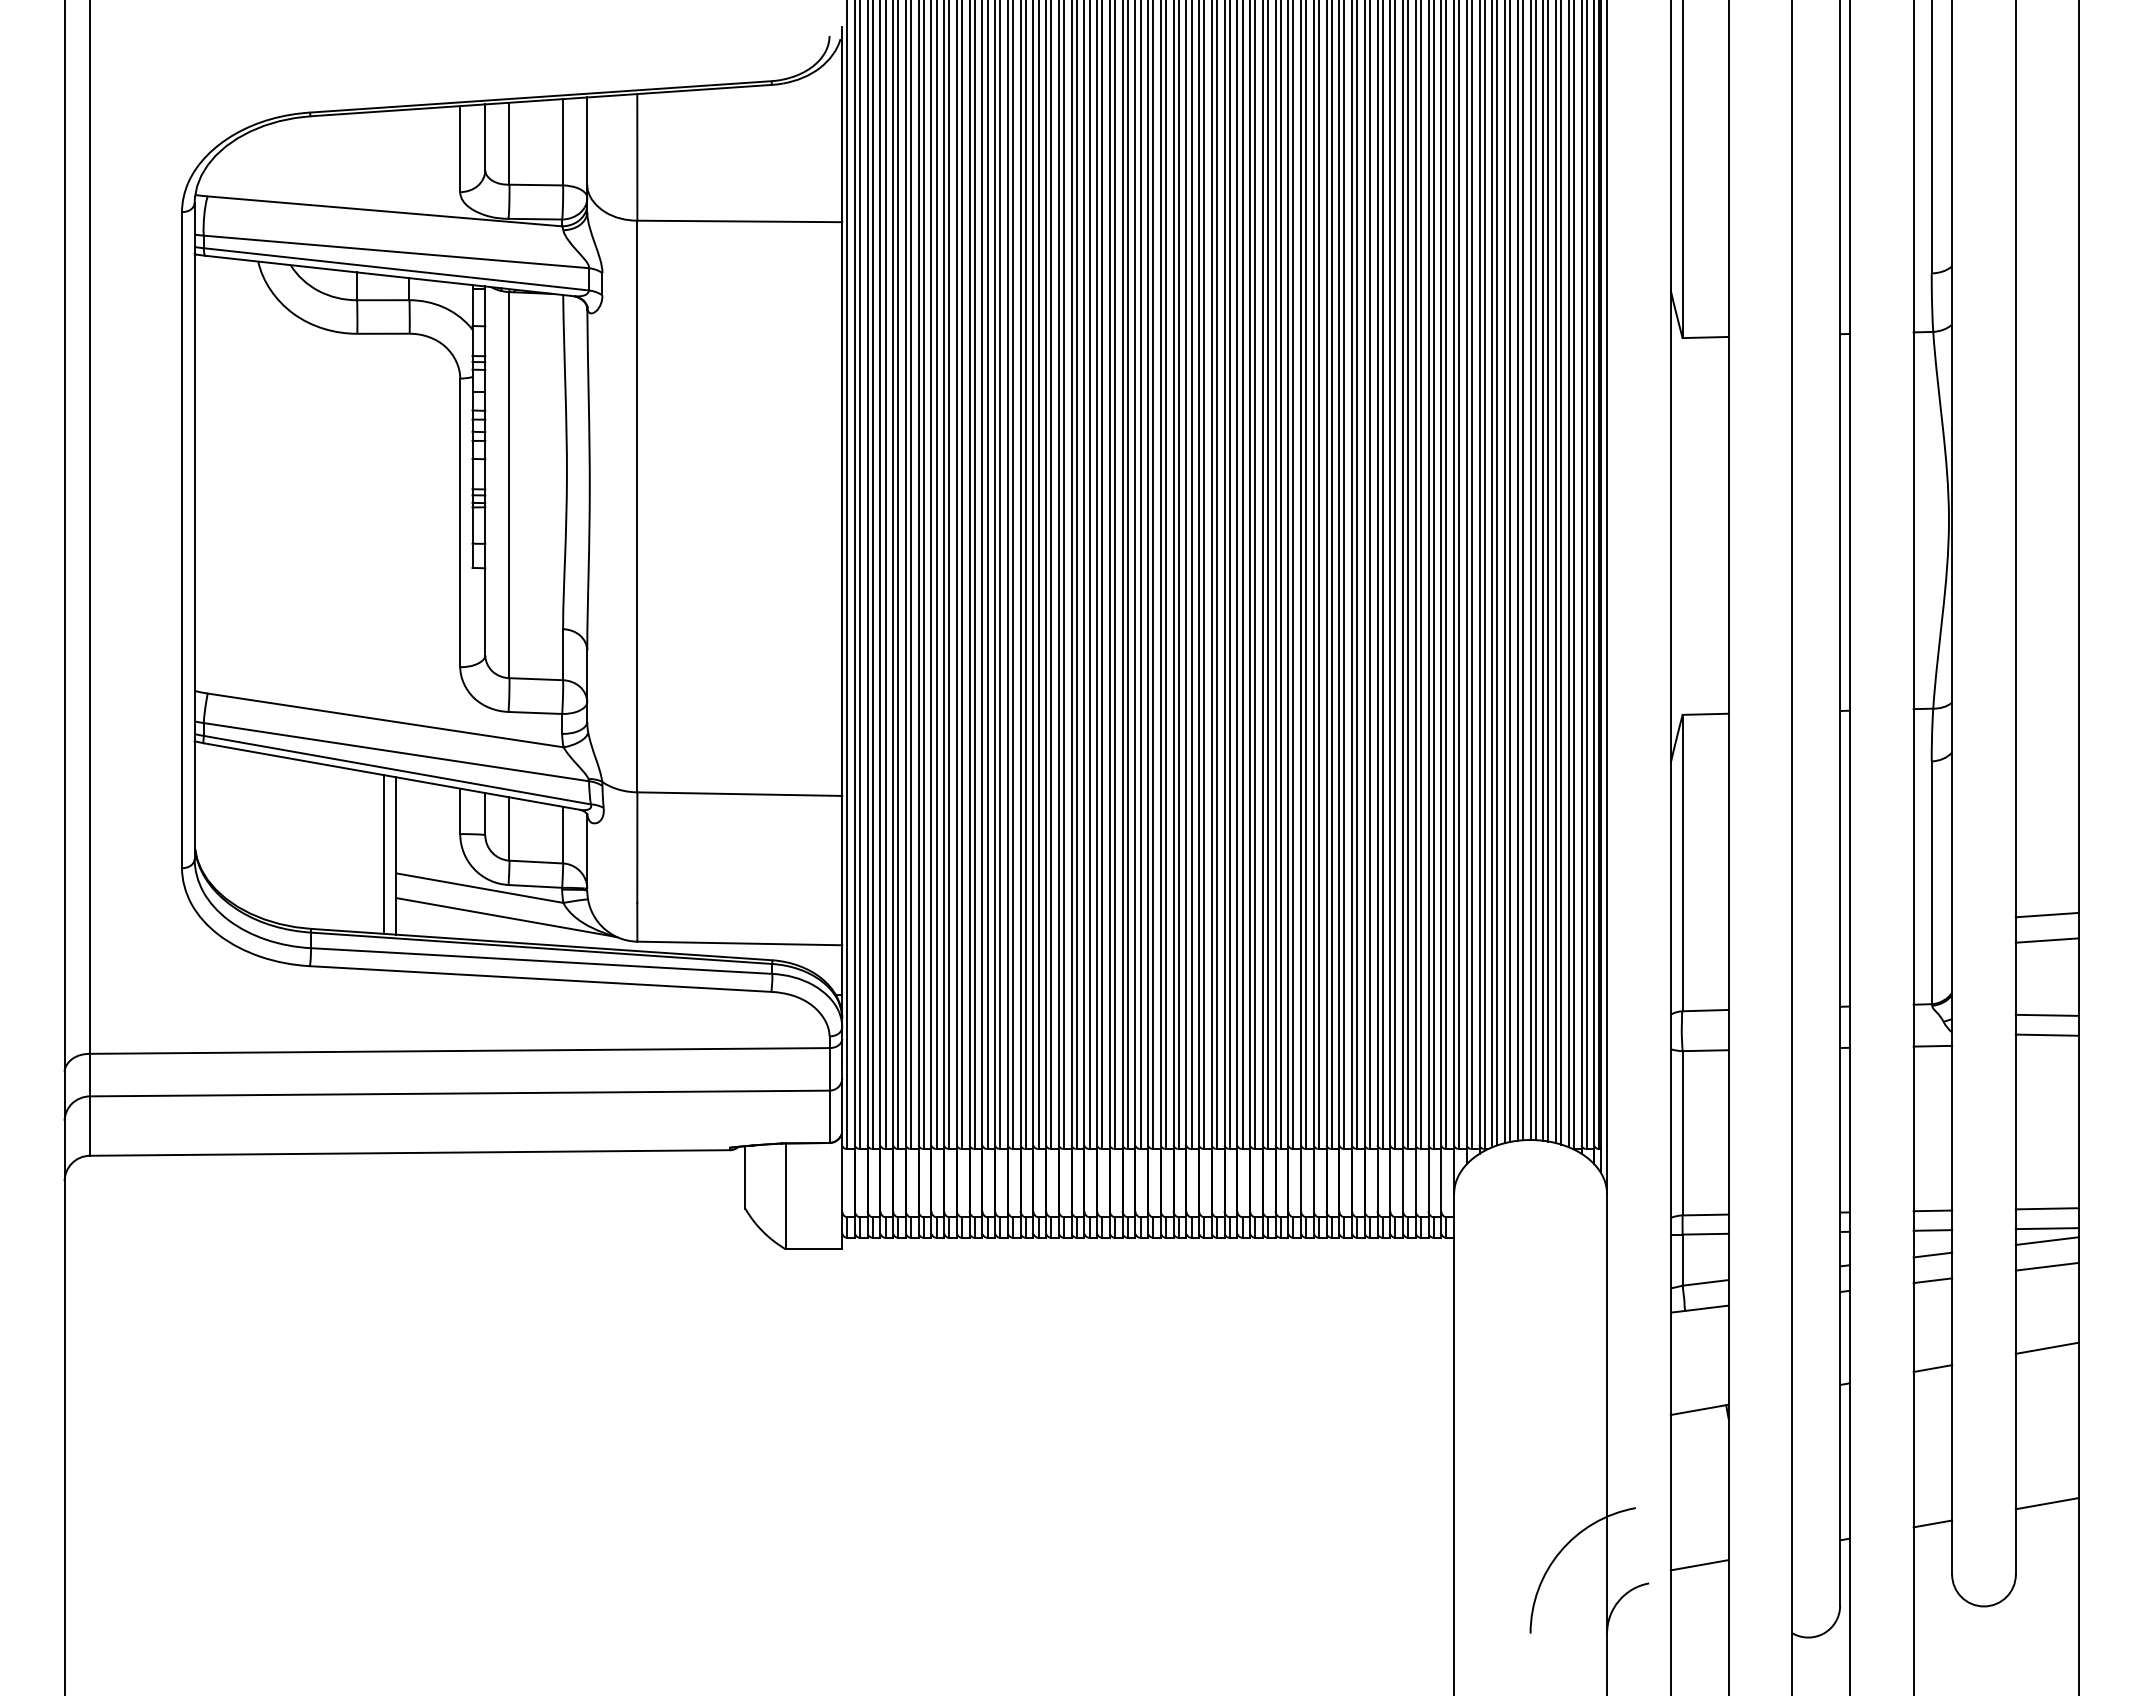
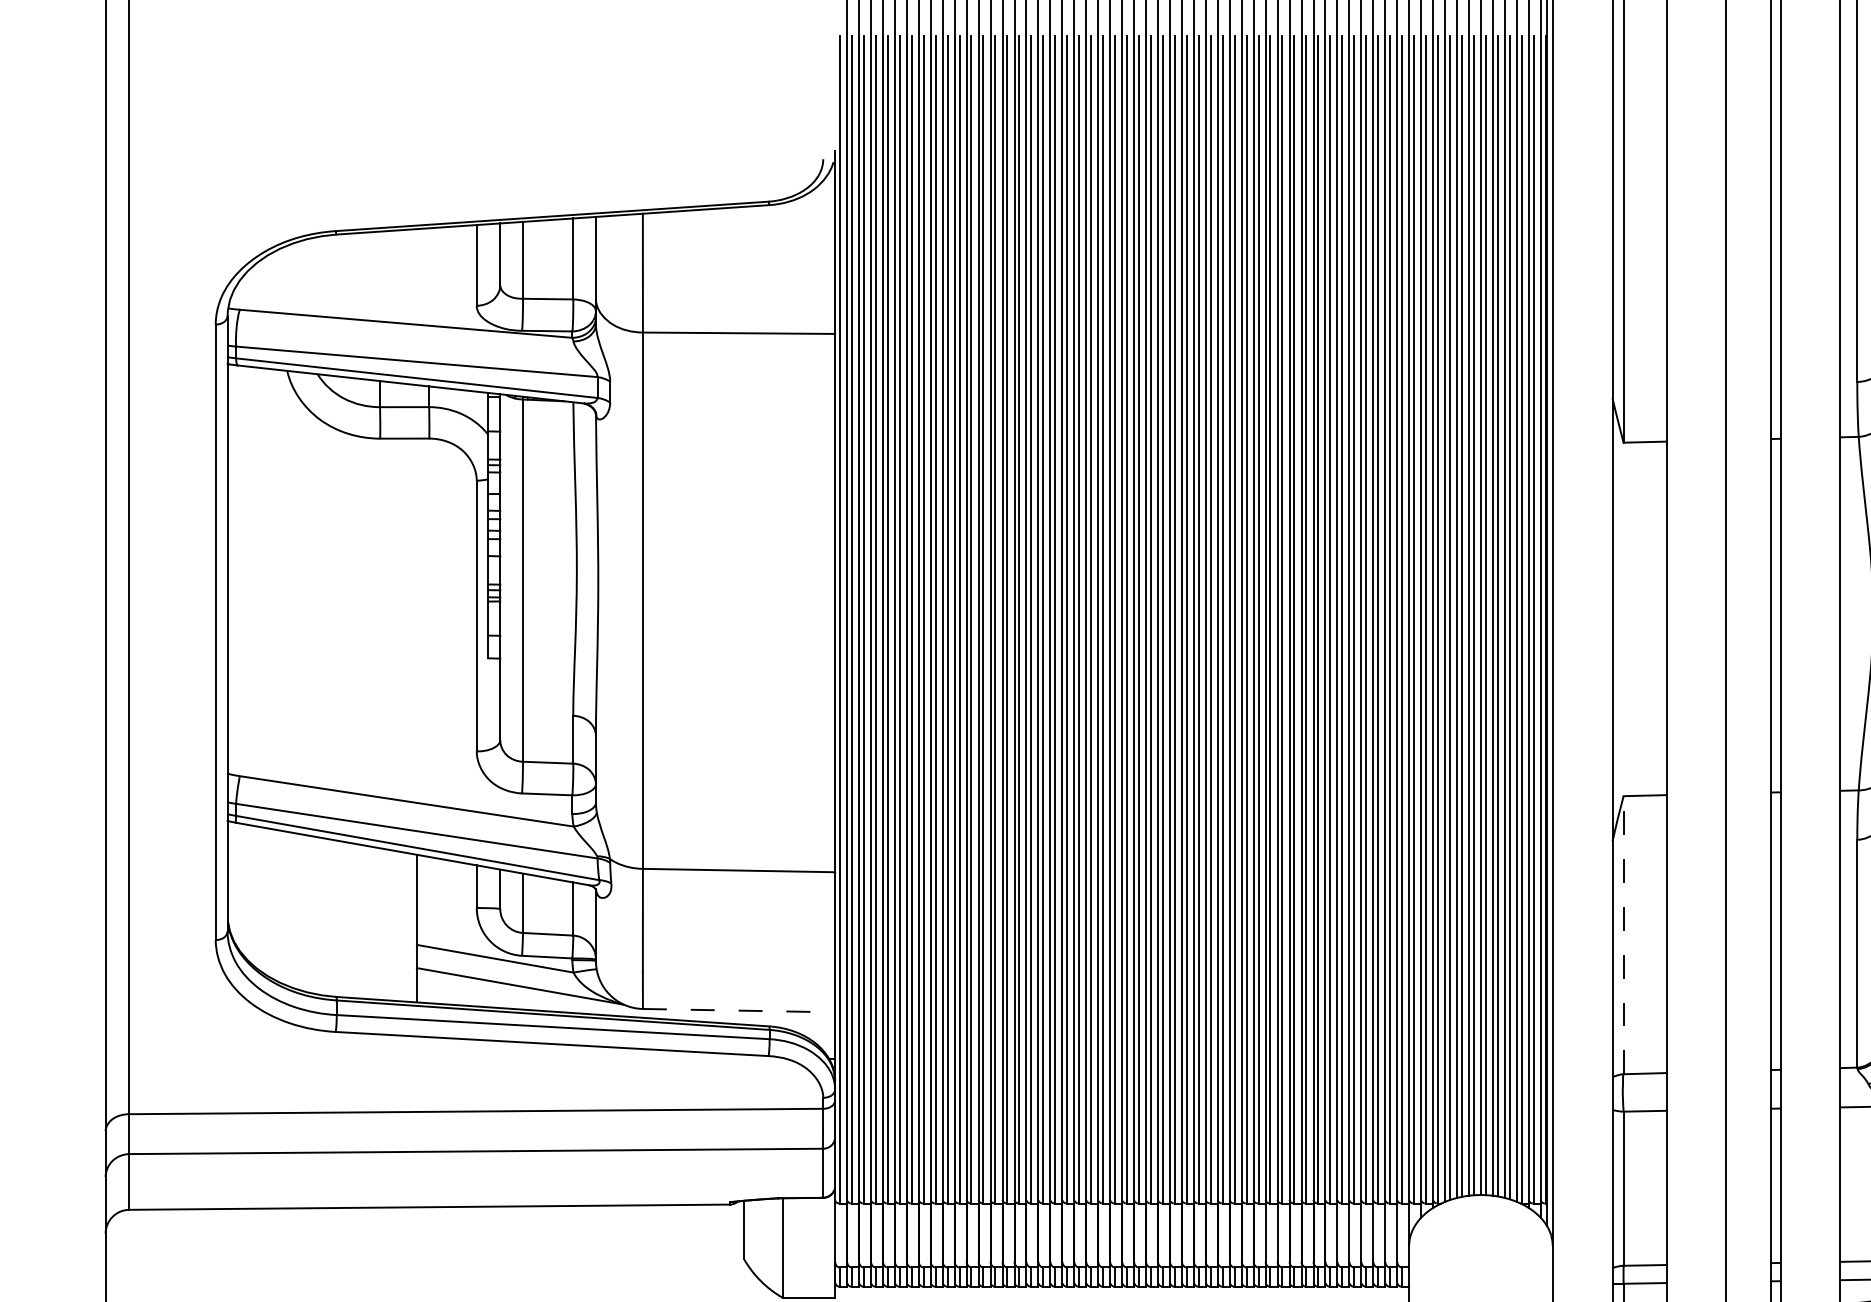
line: (383, 854) -> (404, 927), removed
line: (1682, 862) -> (1623, 934), solid -> dashed
line: (740, 943) -> (739, 1010), solid -> dashed

